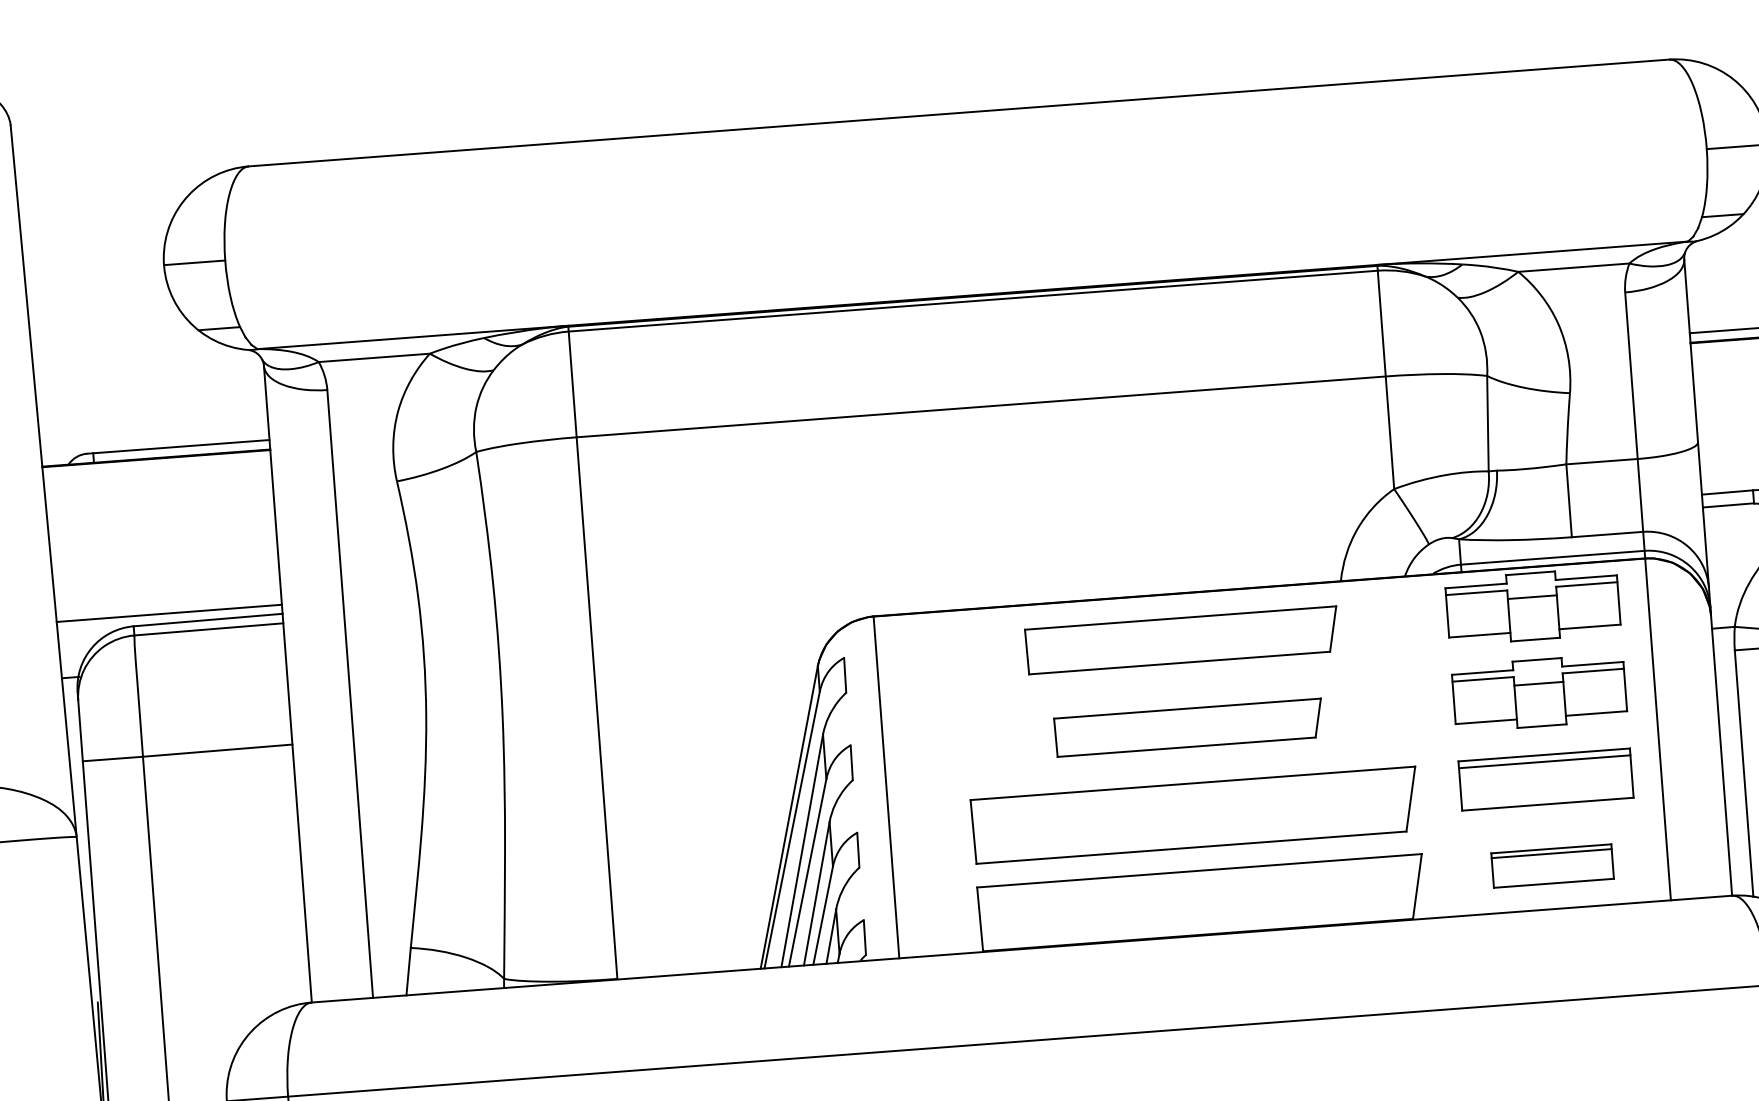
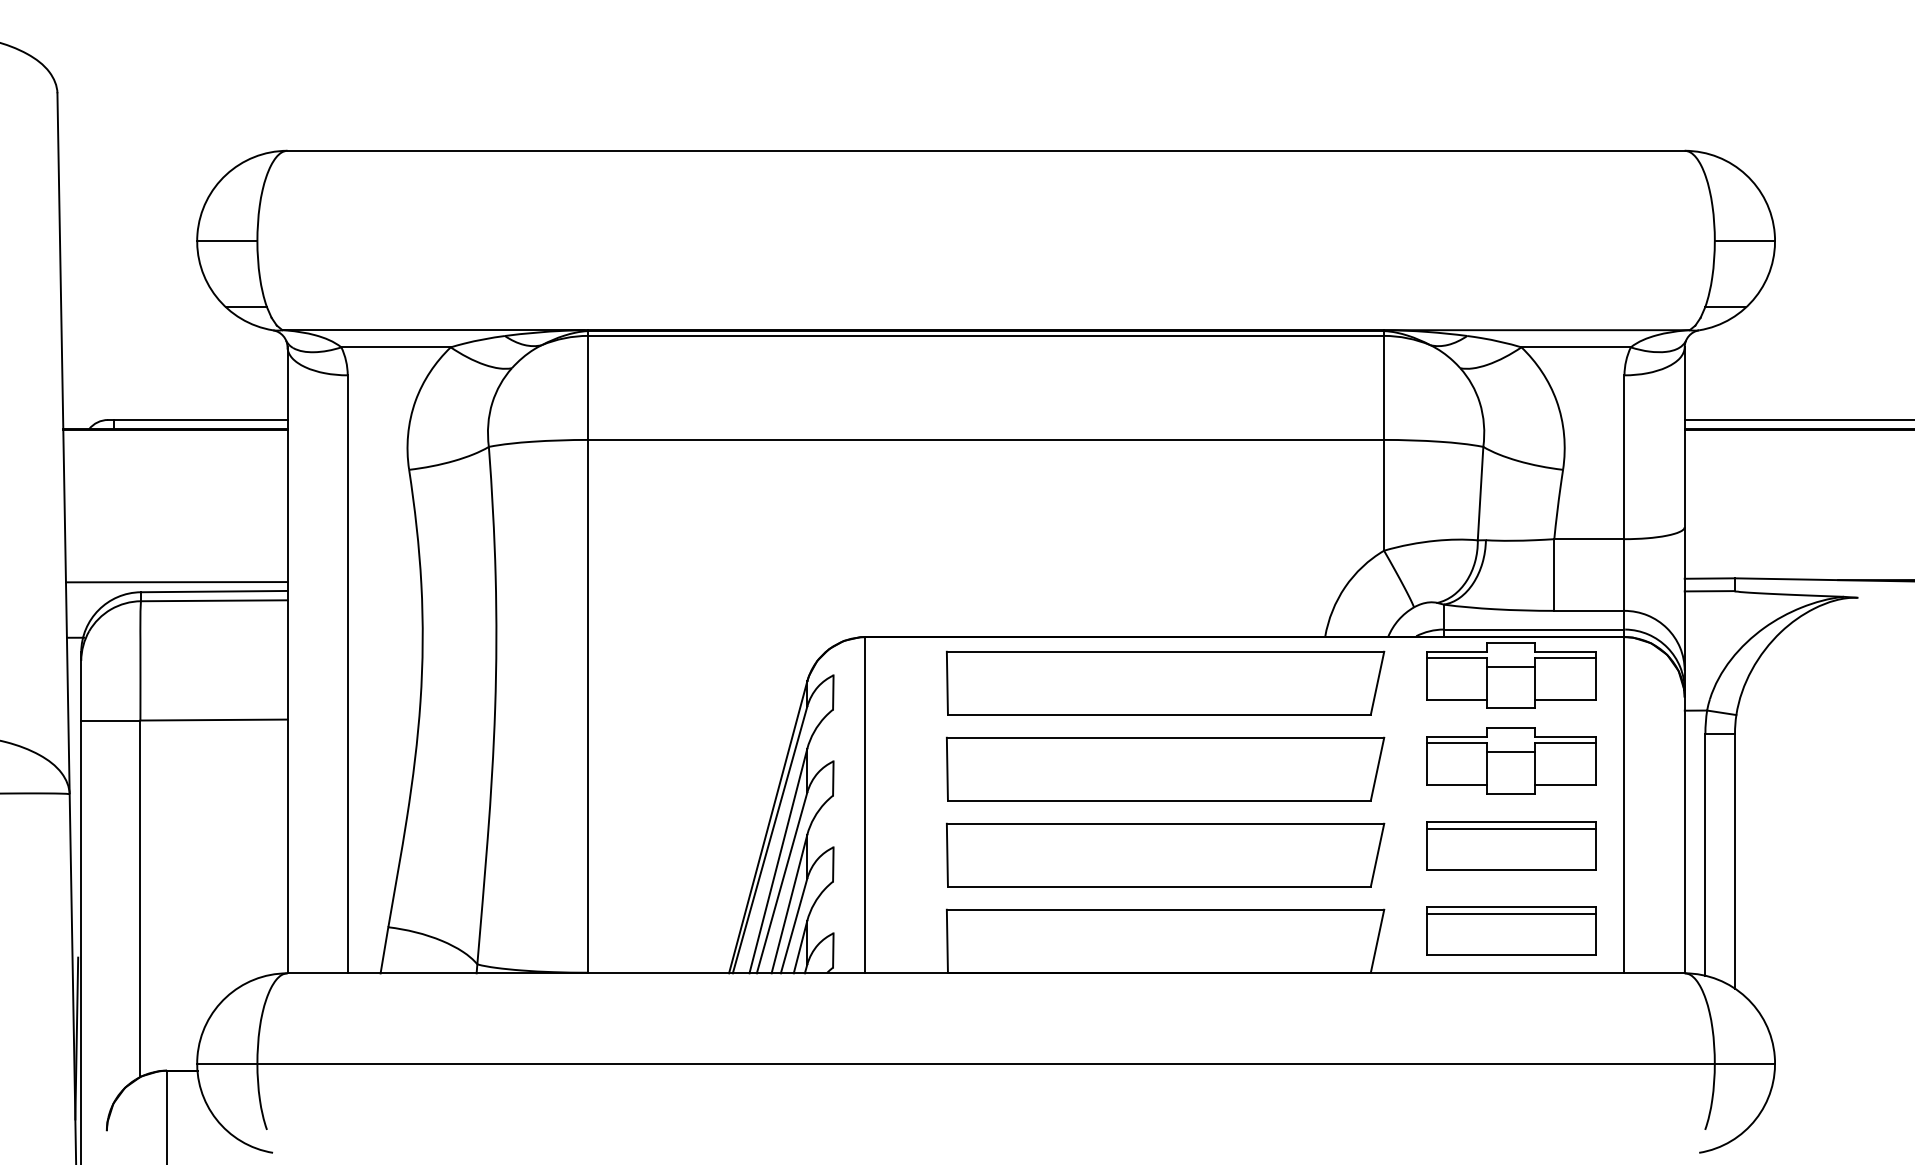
part: (1182, 639) -> (1165, 682), size x1.43
part: (1188, 727) -> (1165, 768), size x1.67
part: (1552, 865) -> (1511, 930), size x1.43

